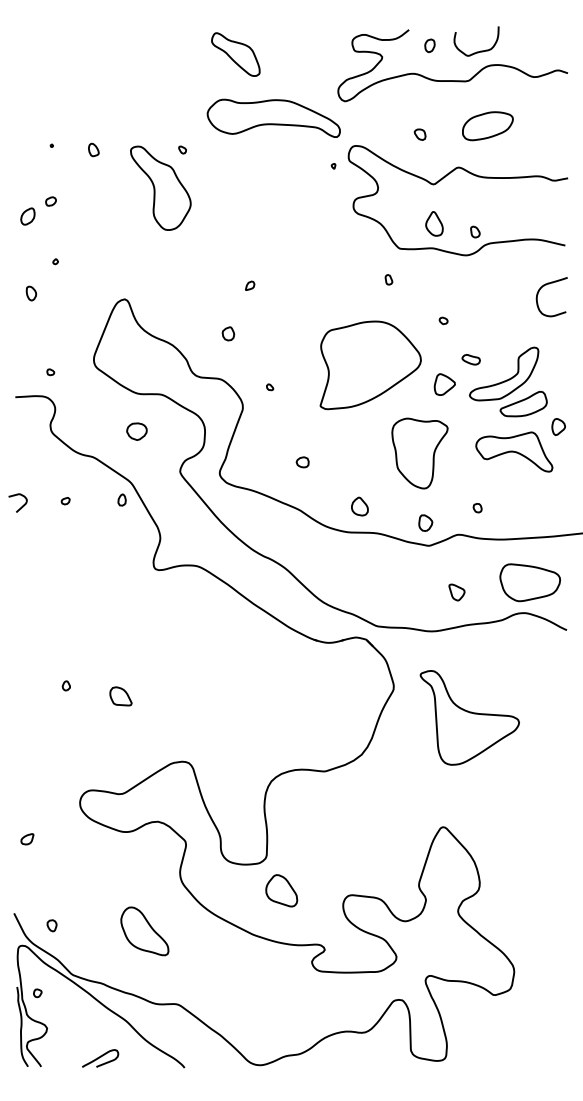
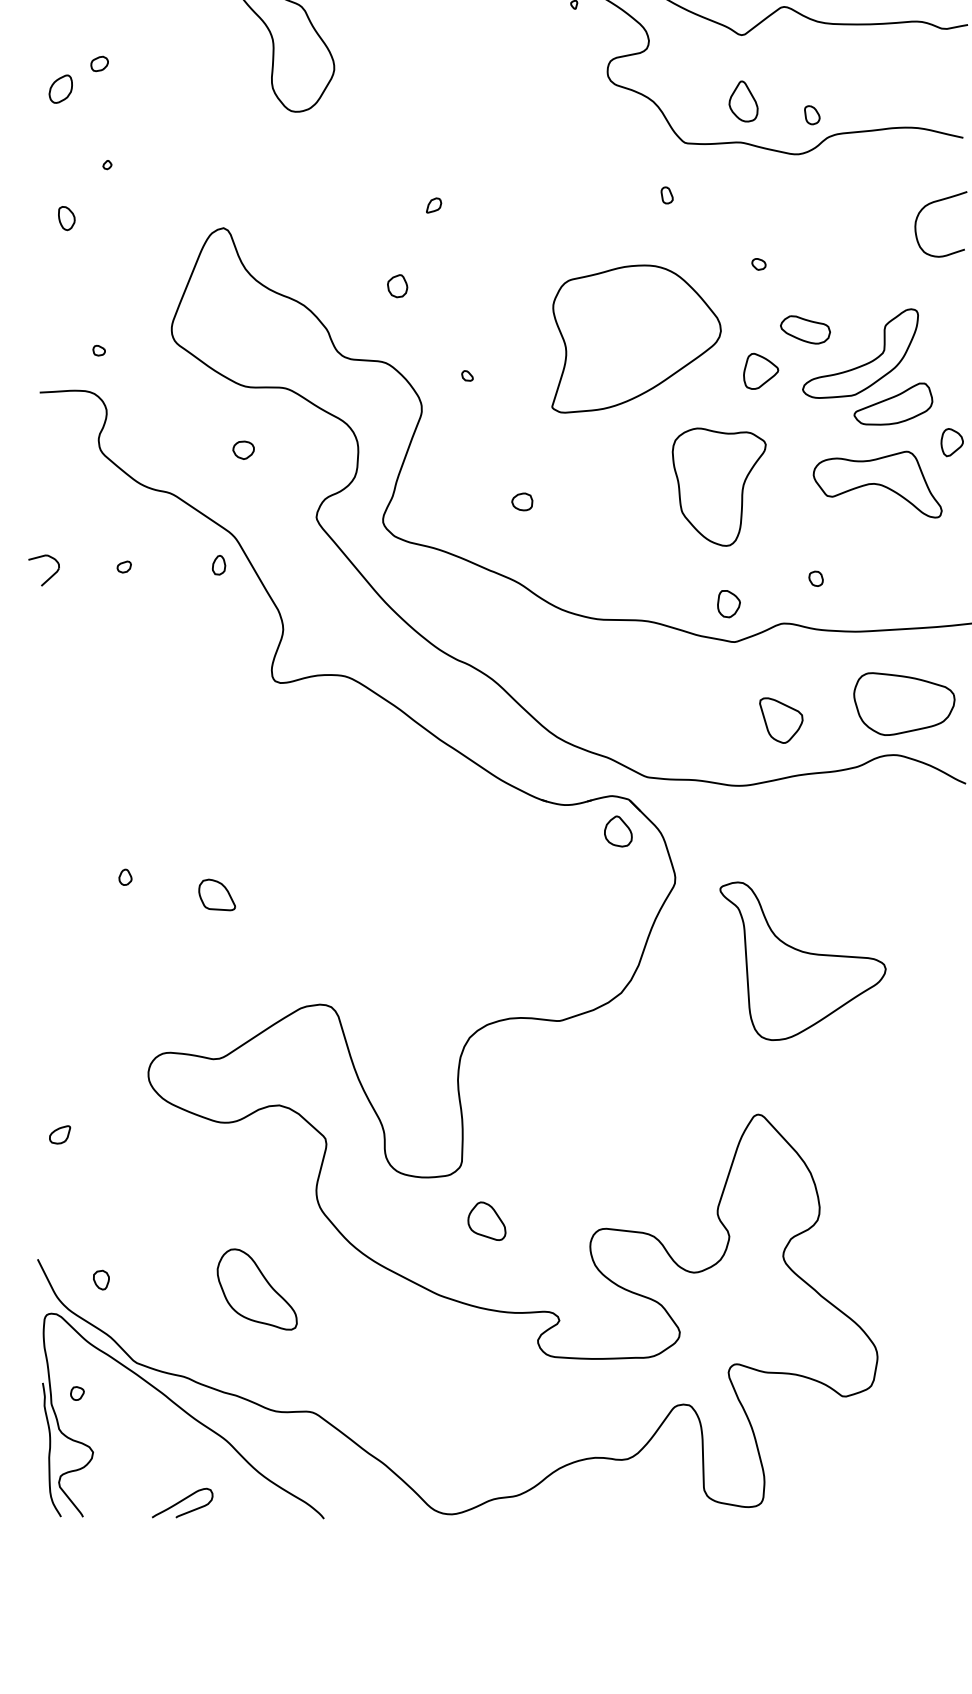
part: (470, 359) -> (804, 329), size x1.67
part: (136, 431) -> (243, 450), size x0.62
part: (359, 506) -> (617, 831), moved
part: (456, 592) -> (780, 720), size x1.67
part: (469, 717) -> (802, 960), moved
part: (281, 890) -> (486, 1220), size x0.71

